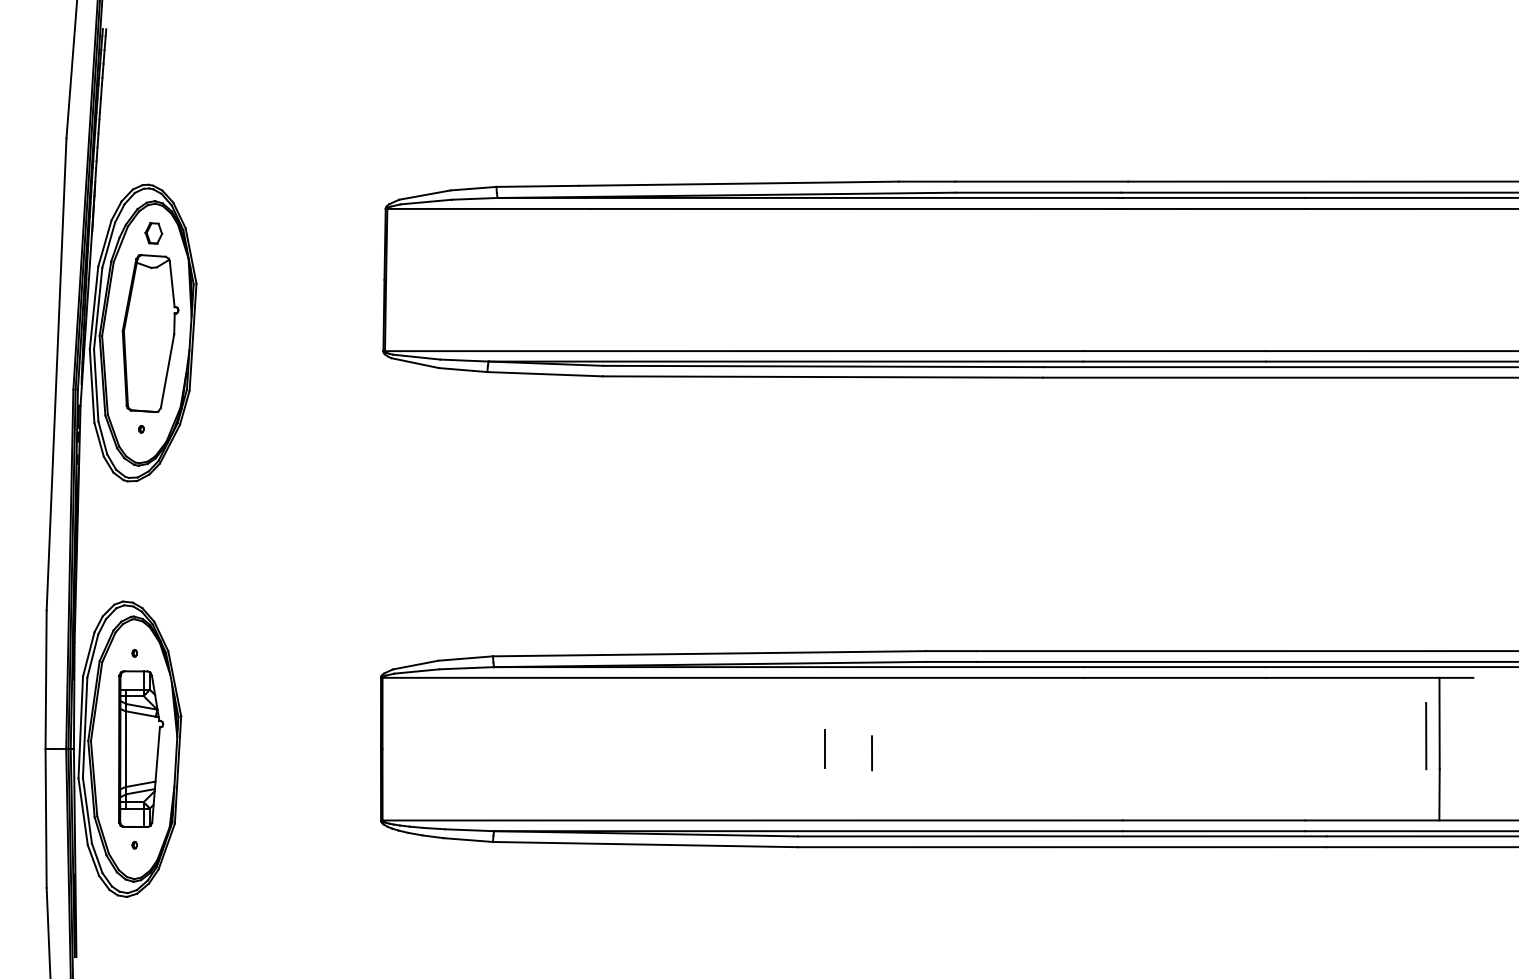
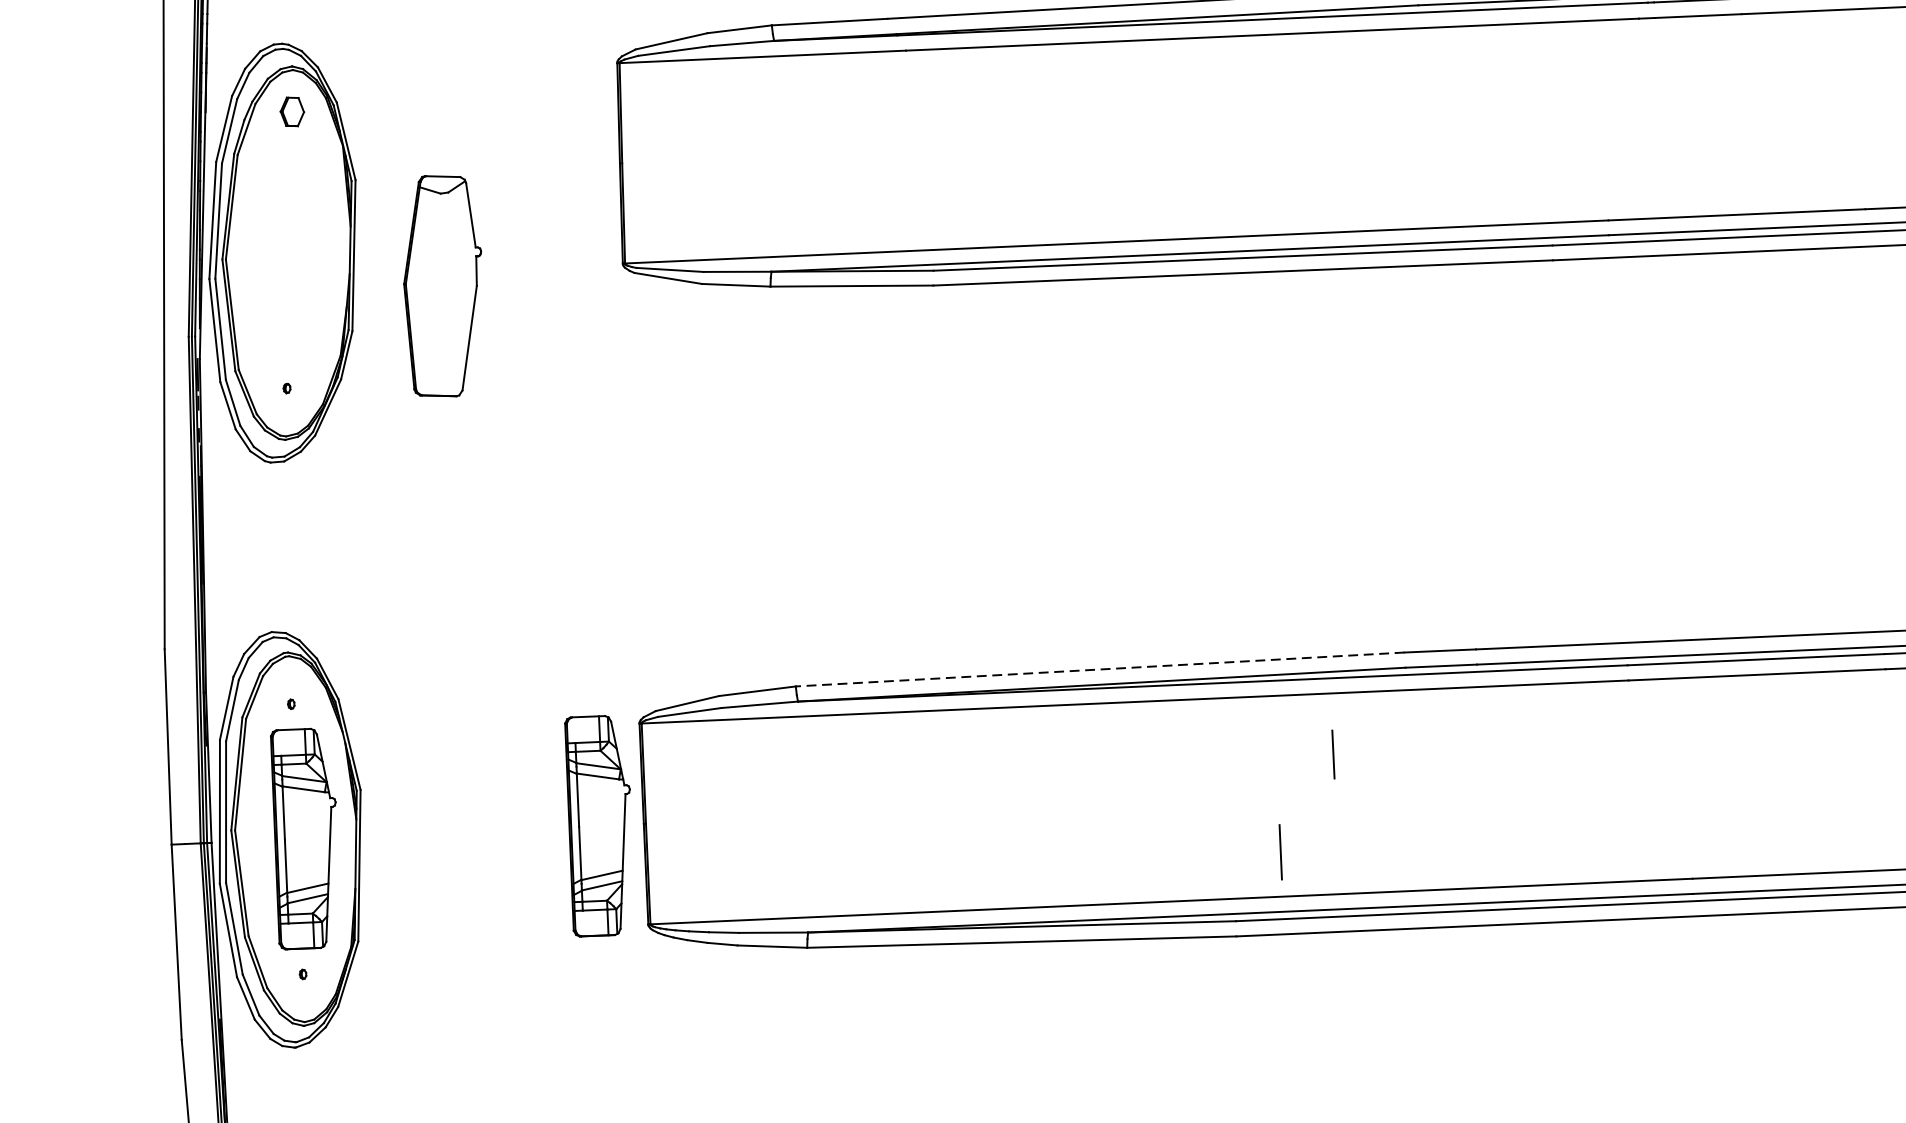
part: (150, 333) -> (443, 285), moved
line: (708, 653) -> (1099, 669), solid -> dashed
part: (350, 748) -> (600, 824), added
line: (824, 748) -> (1280, 851), moved
line: (871, 753) -> (1332, 754), moved

